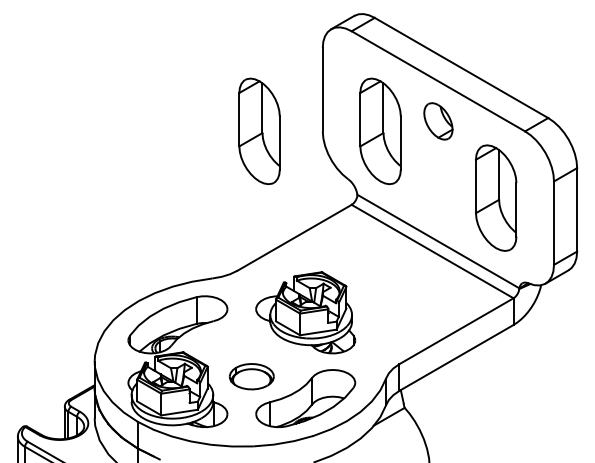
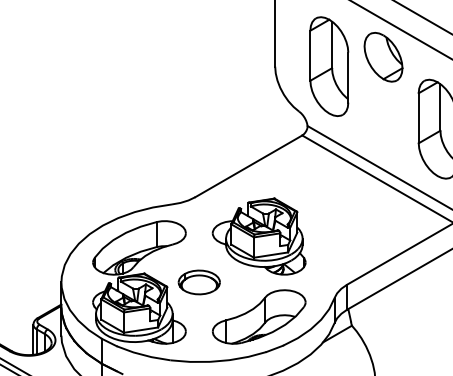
part: (438, 121) -> (383, 57), size x1.43
part: (259, 131) -> (215, 66), removed
part: (251, 376) -> (199, 282), moved

